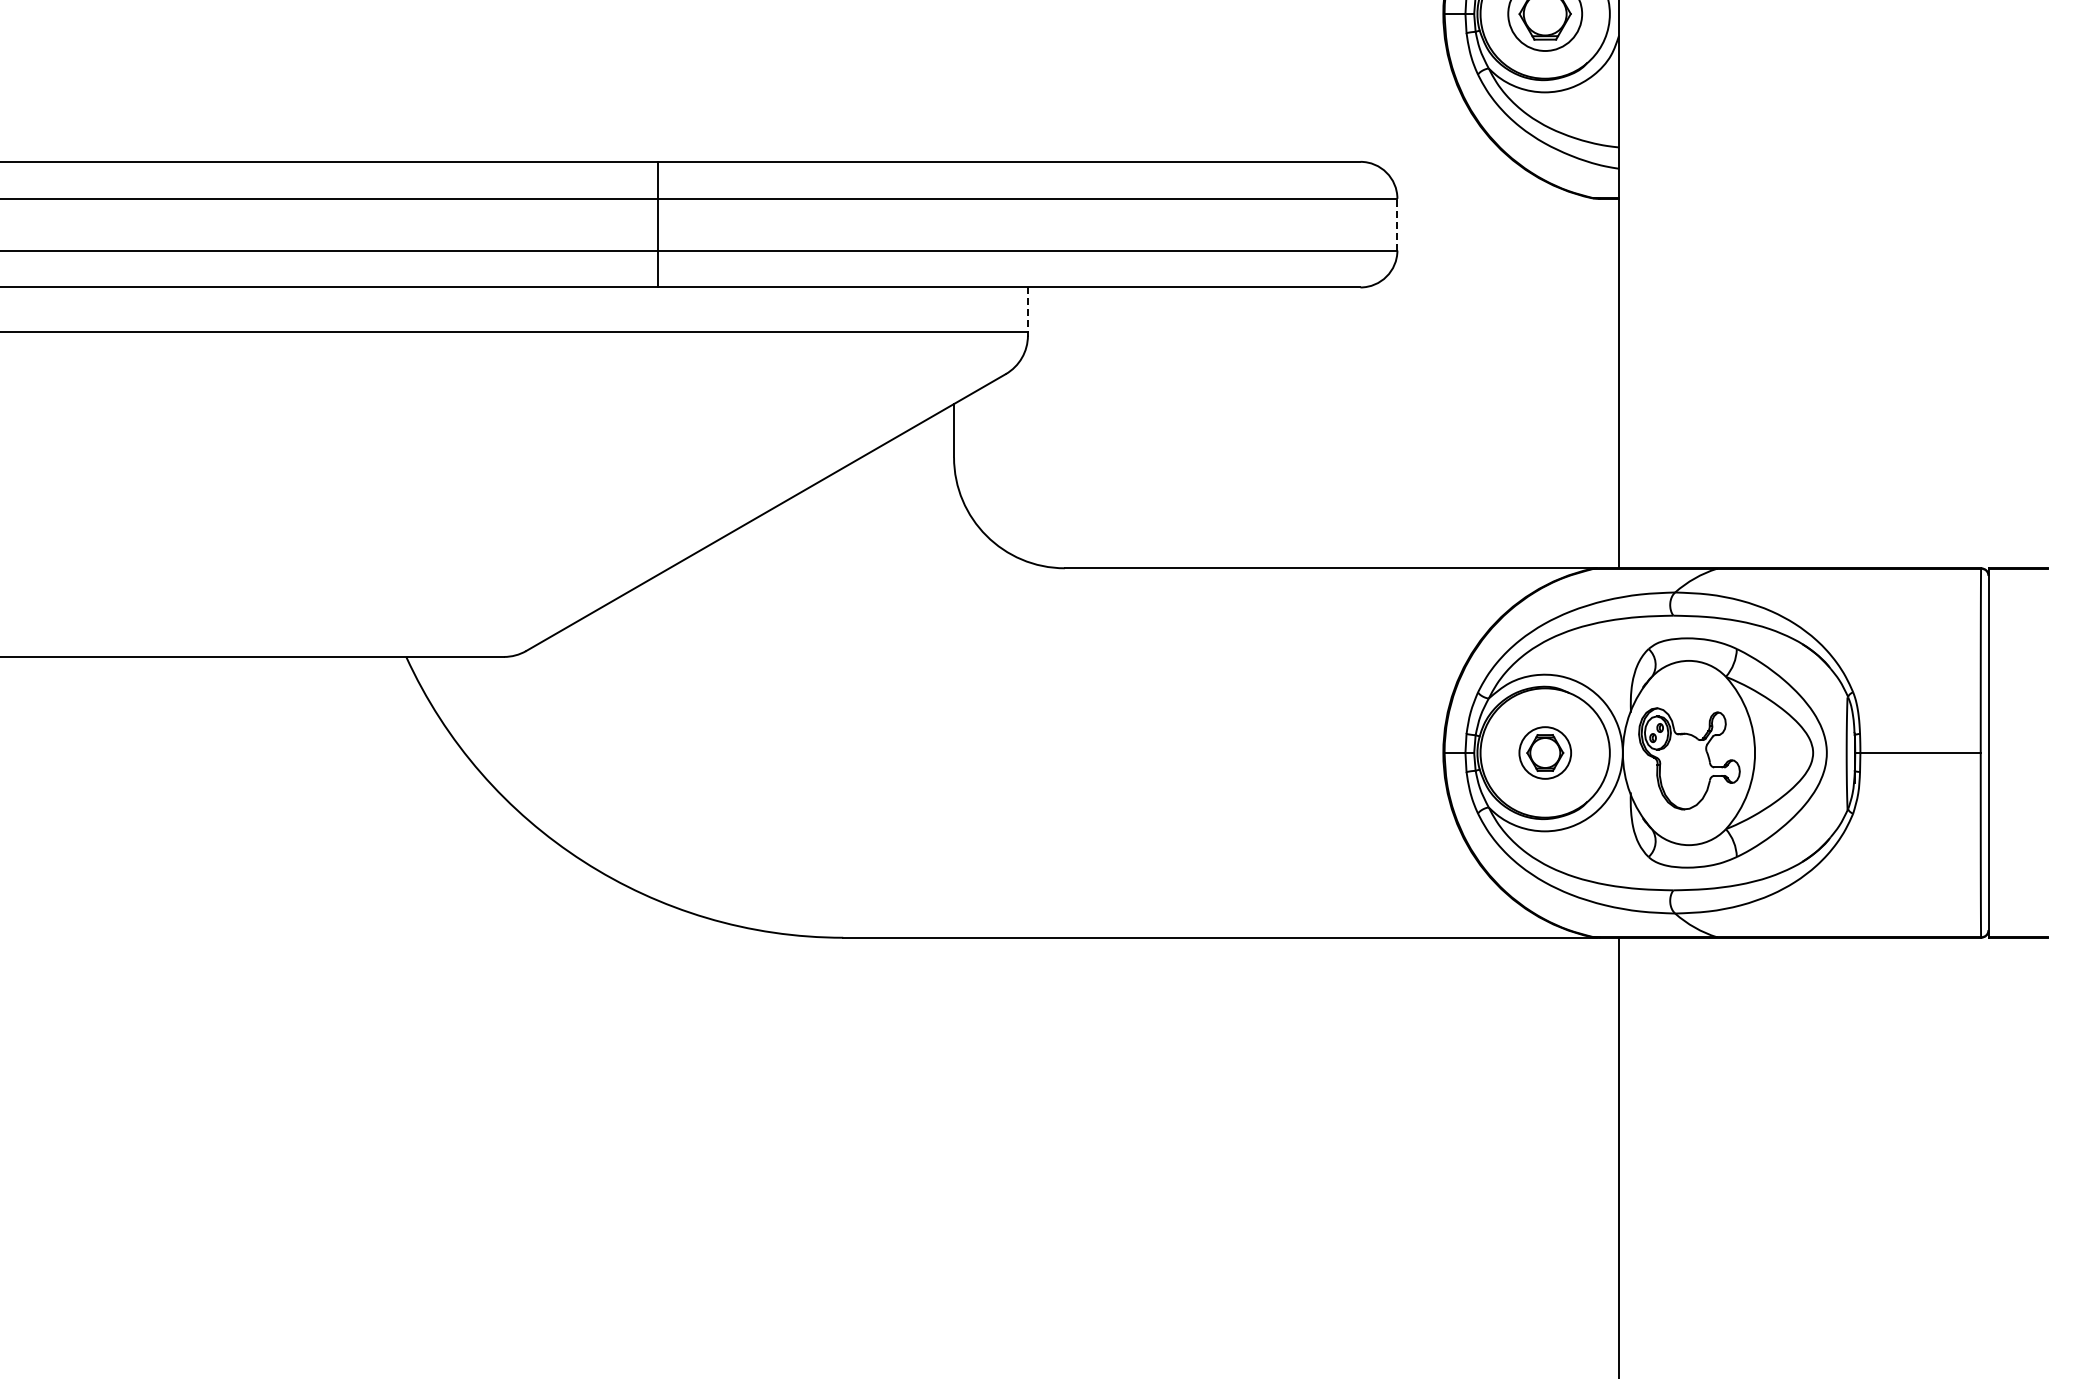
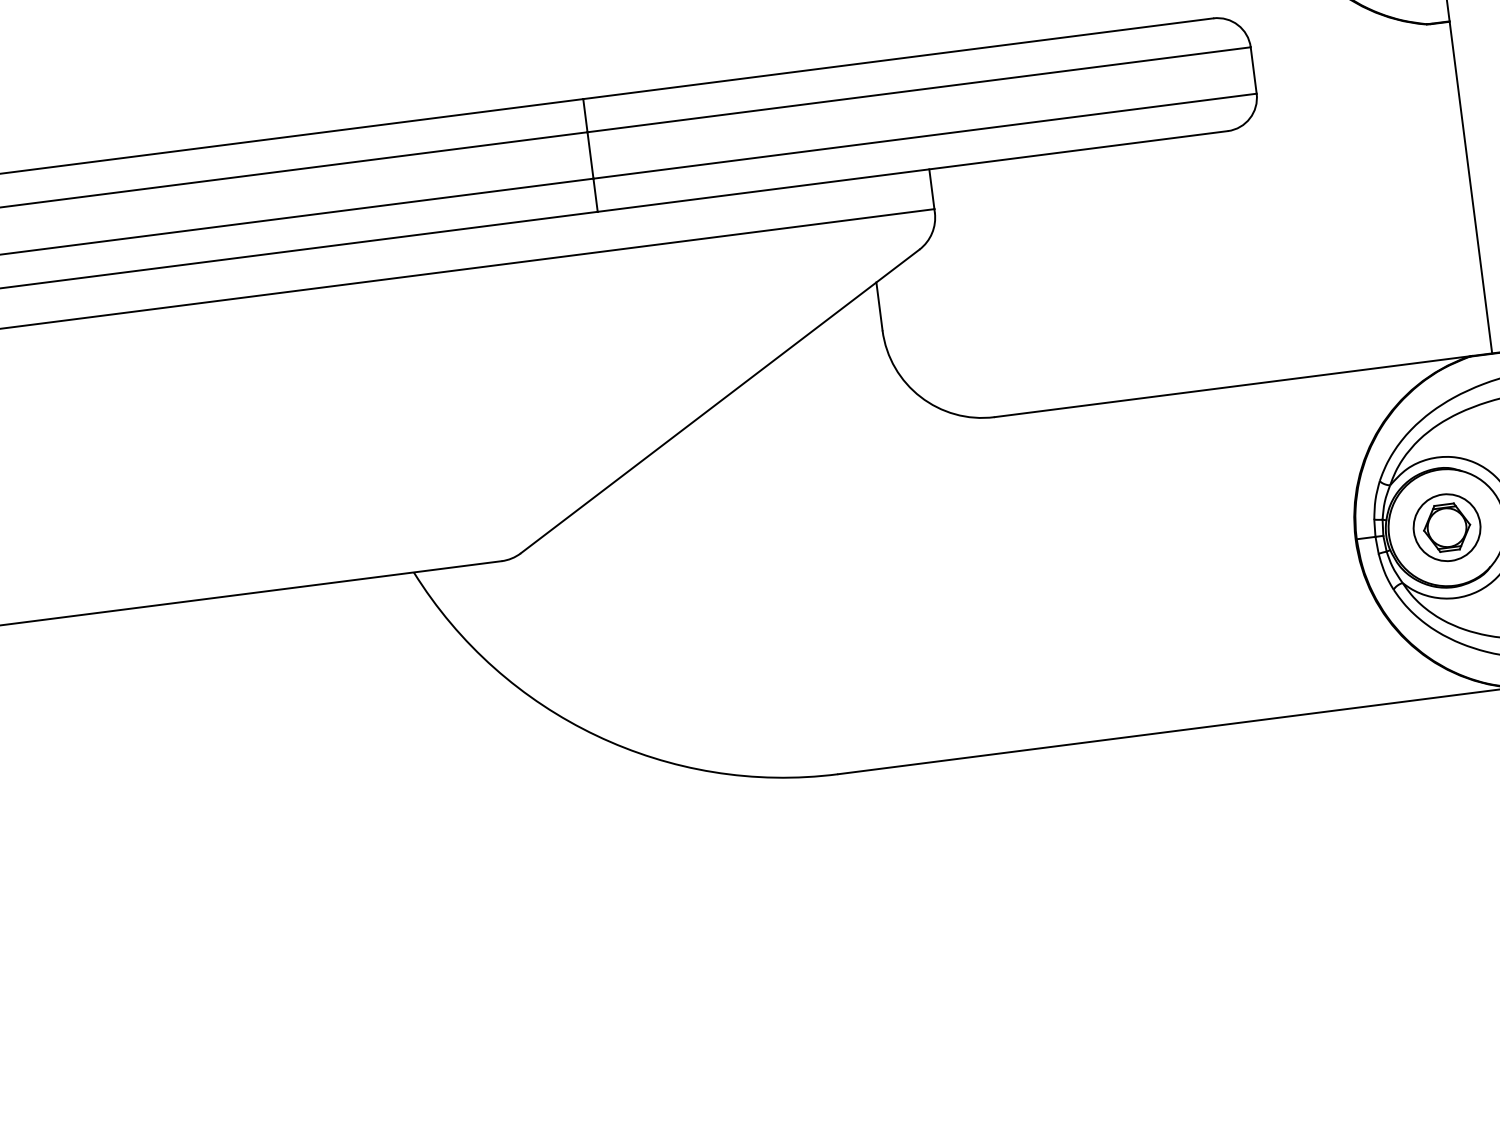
line: (1397, 224) -> (1253, 70), dashed -> solid
line: (1027, 310) -> (931, 190), dashed -> solid
part: (1545, 752) -> (1447, 527), size x1.43

